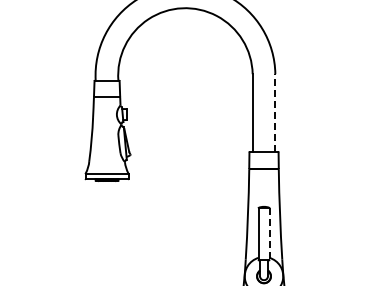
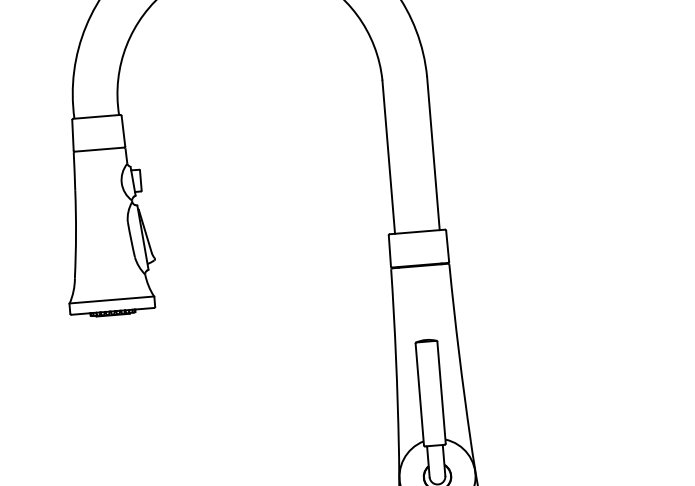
line: (275, 113) -> (433, 154), dashed -> solid
line: (269, 234) -> (441, 393), dashed -> solid

